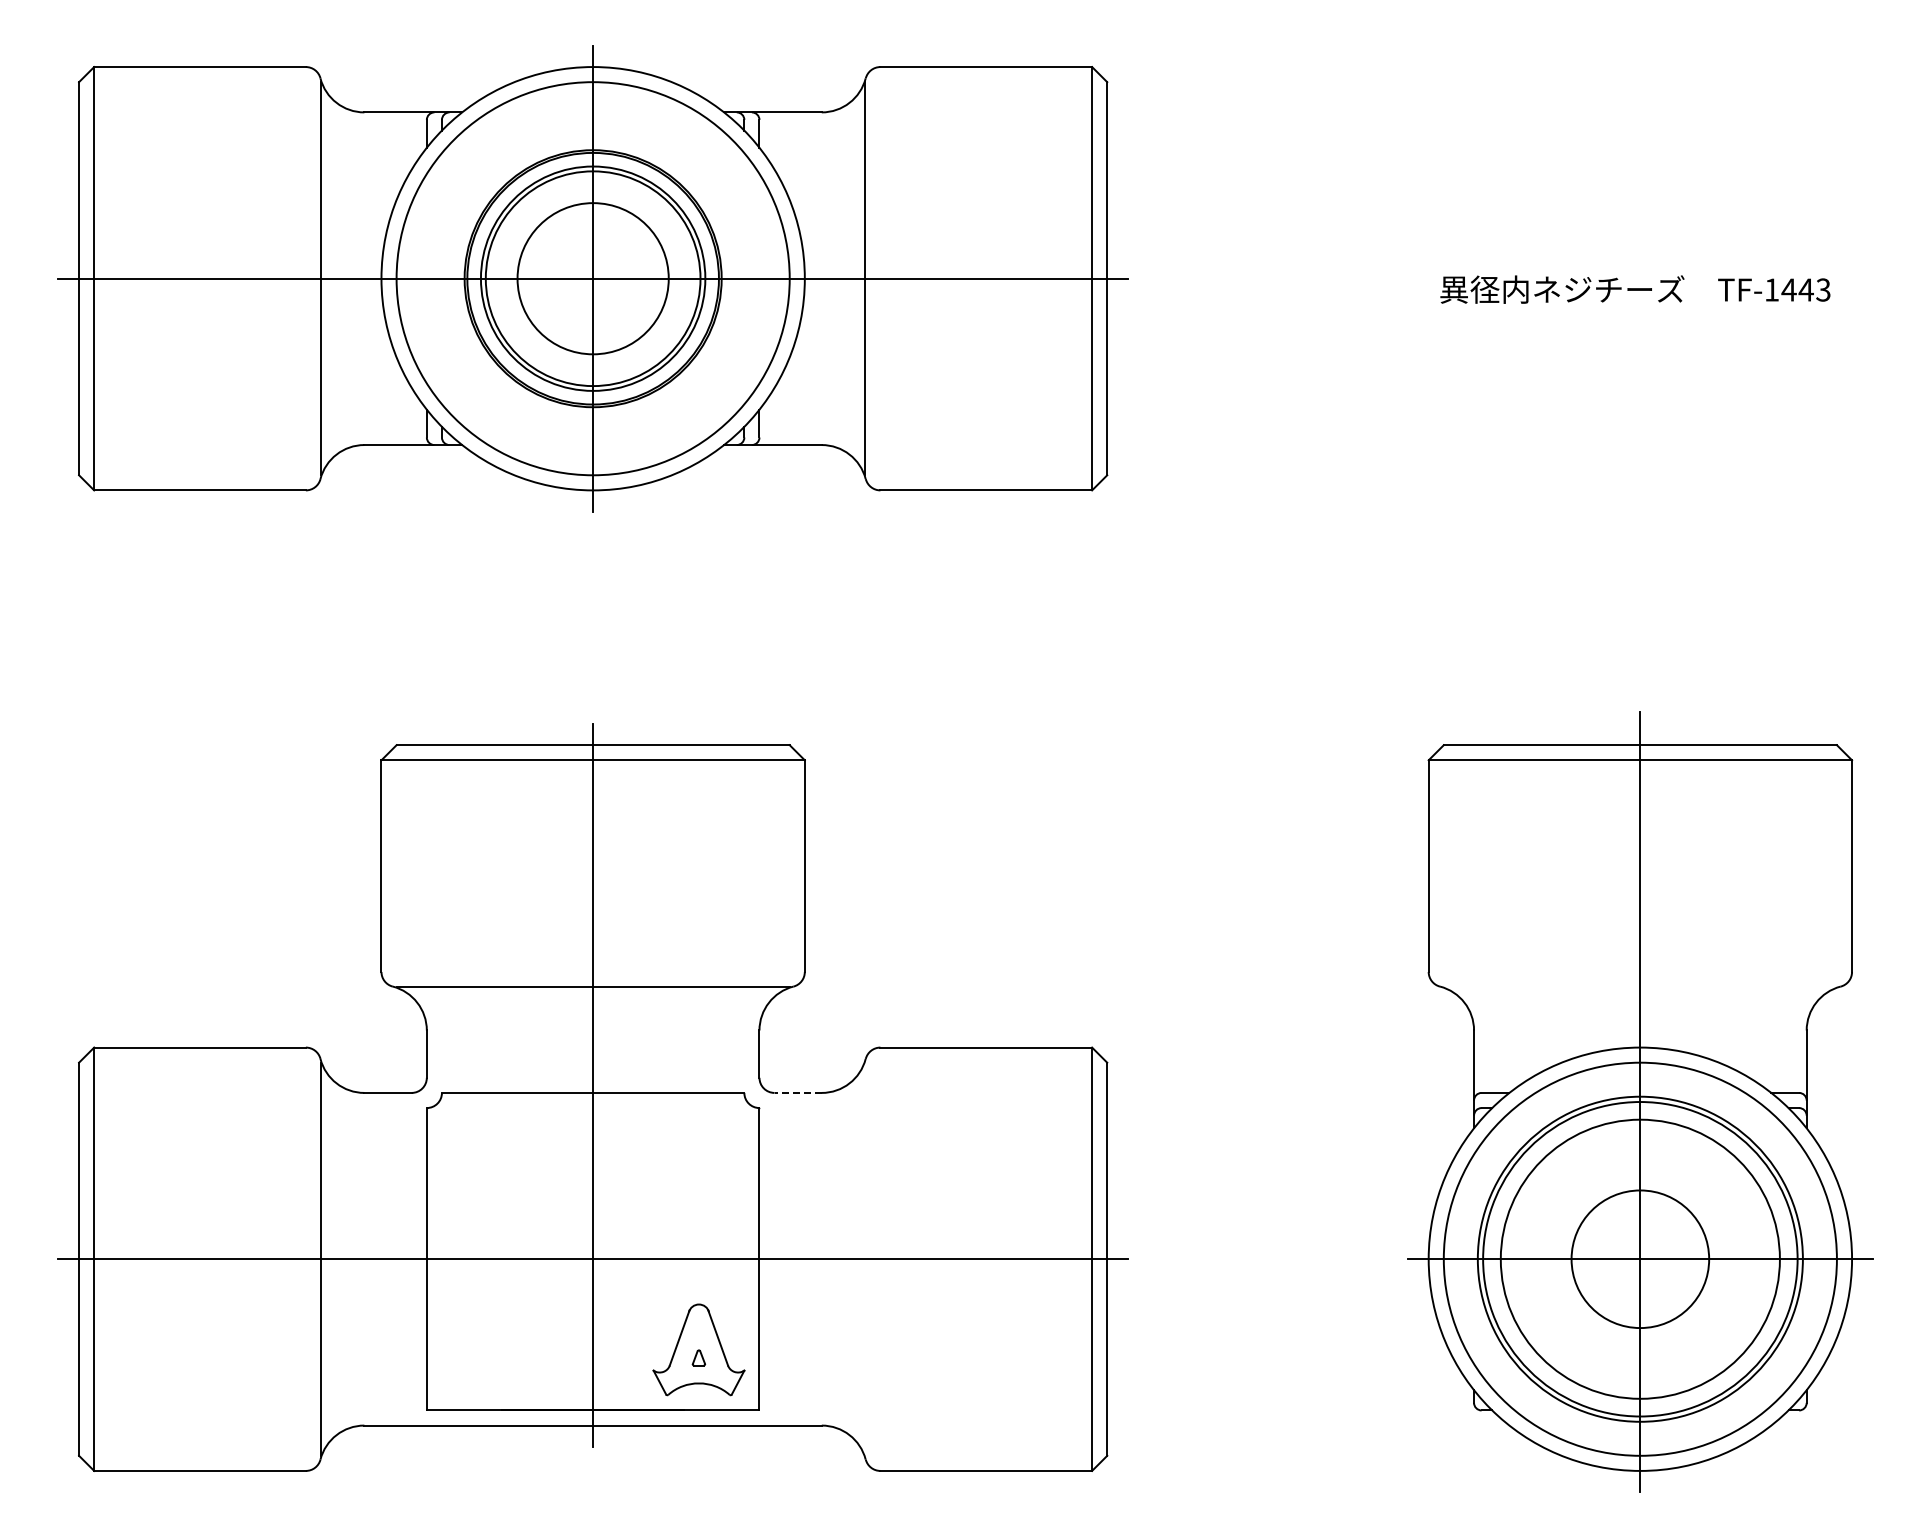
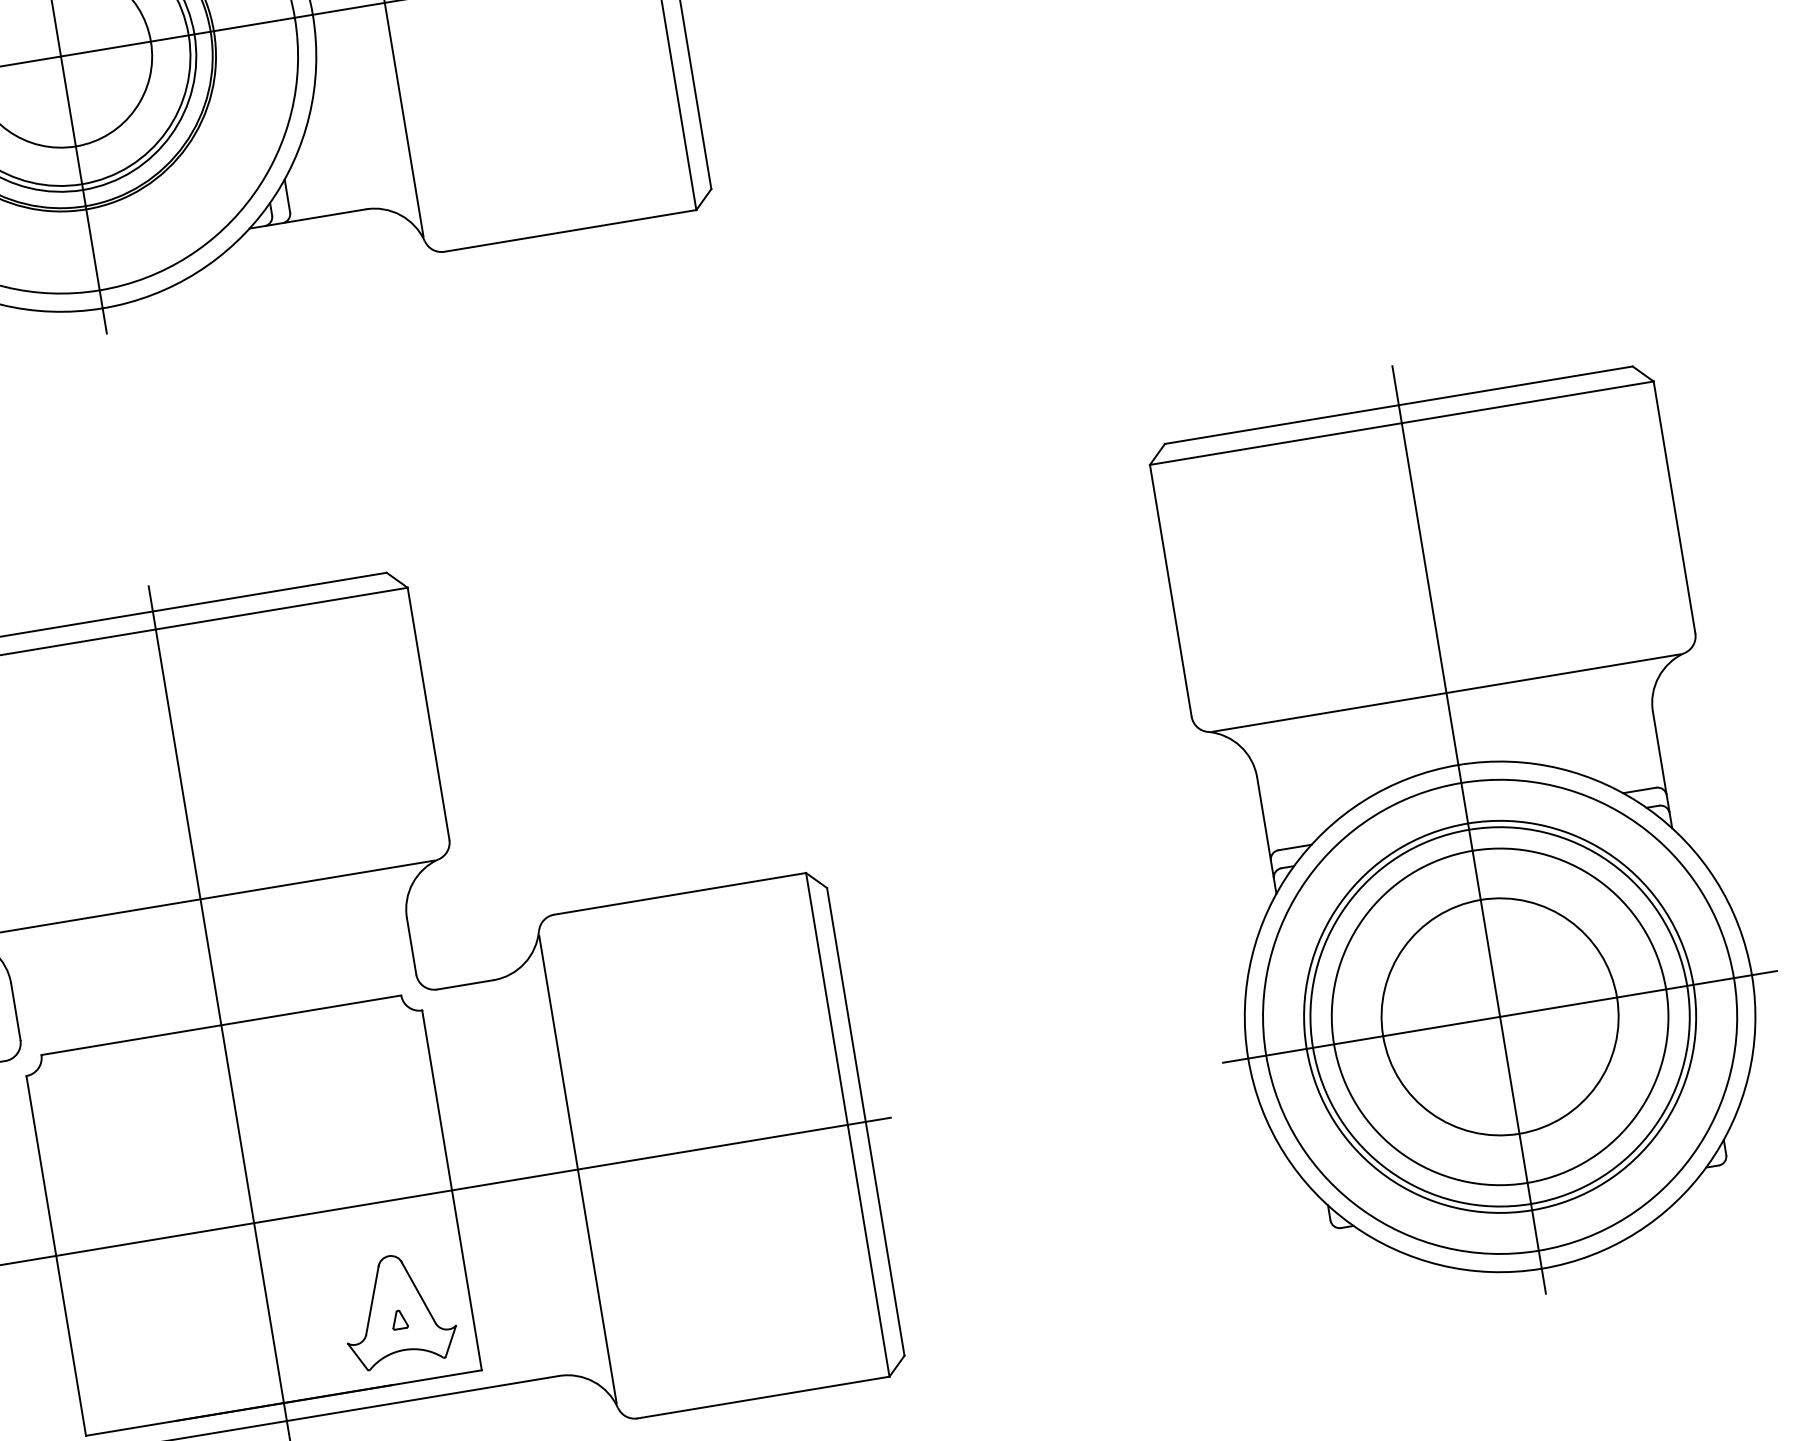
line: (1639, 987) -> (1445, 693), added
line: (798, 1092) -> (465, 984), dashed -> solid
line: (865, 1258) -> (578, 1168), added
circle: (1640, 1258) -> (1500, 1015), size x1.43

